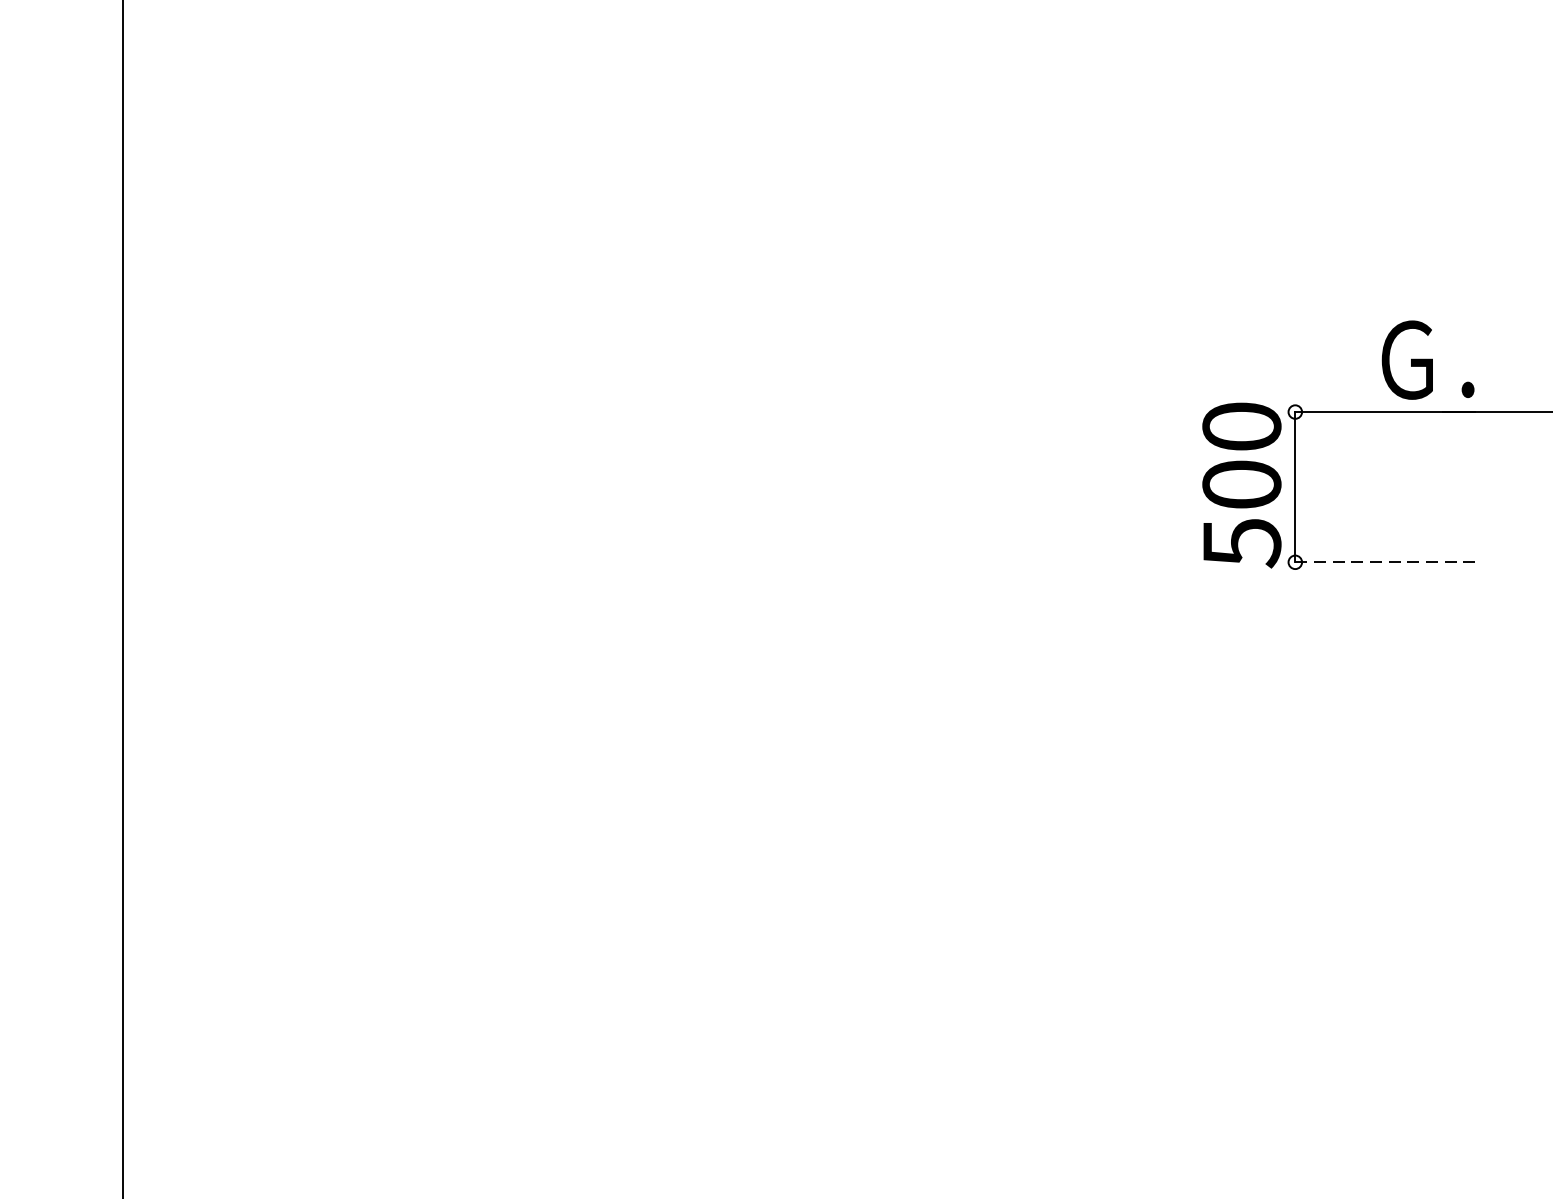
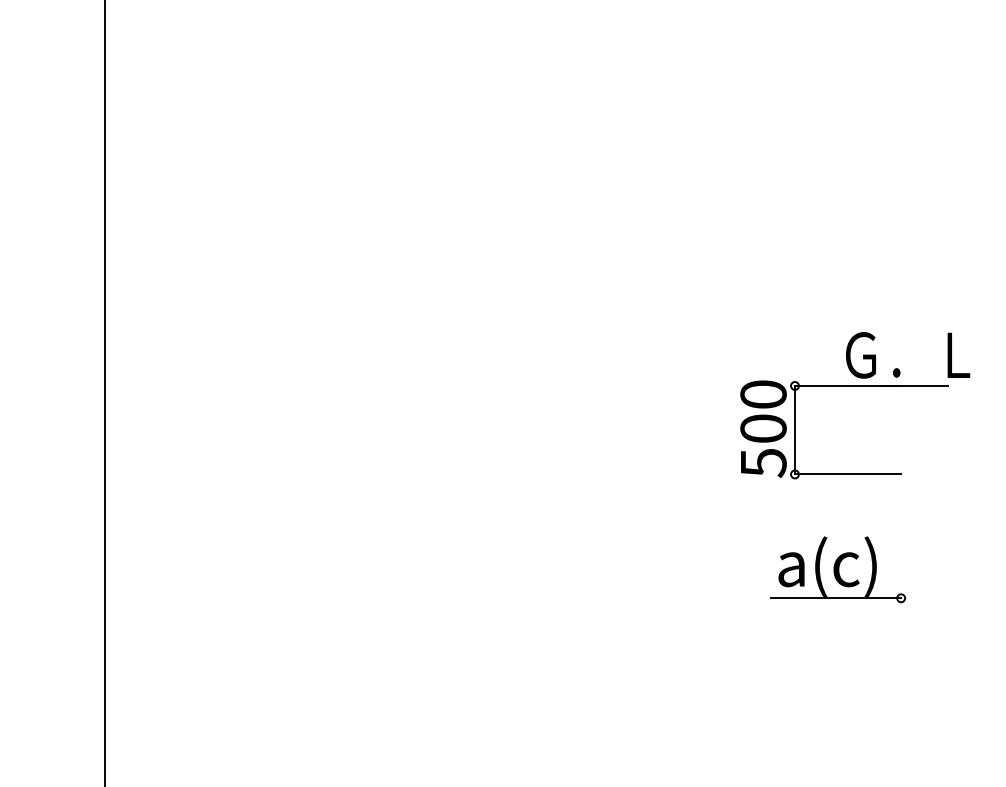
line: (1384, 562) -> (847, 474), dashed -> solid
part: (1367, 723) -> (837, 569), added

